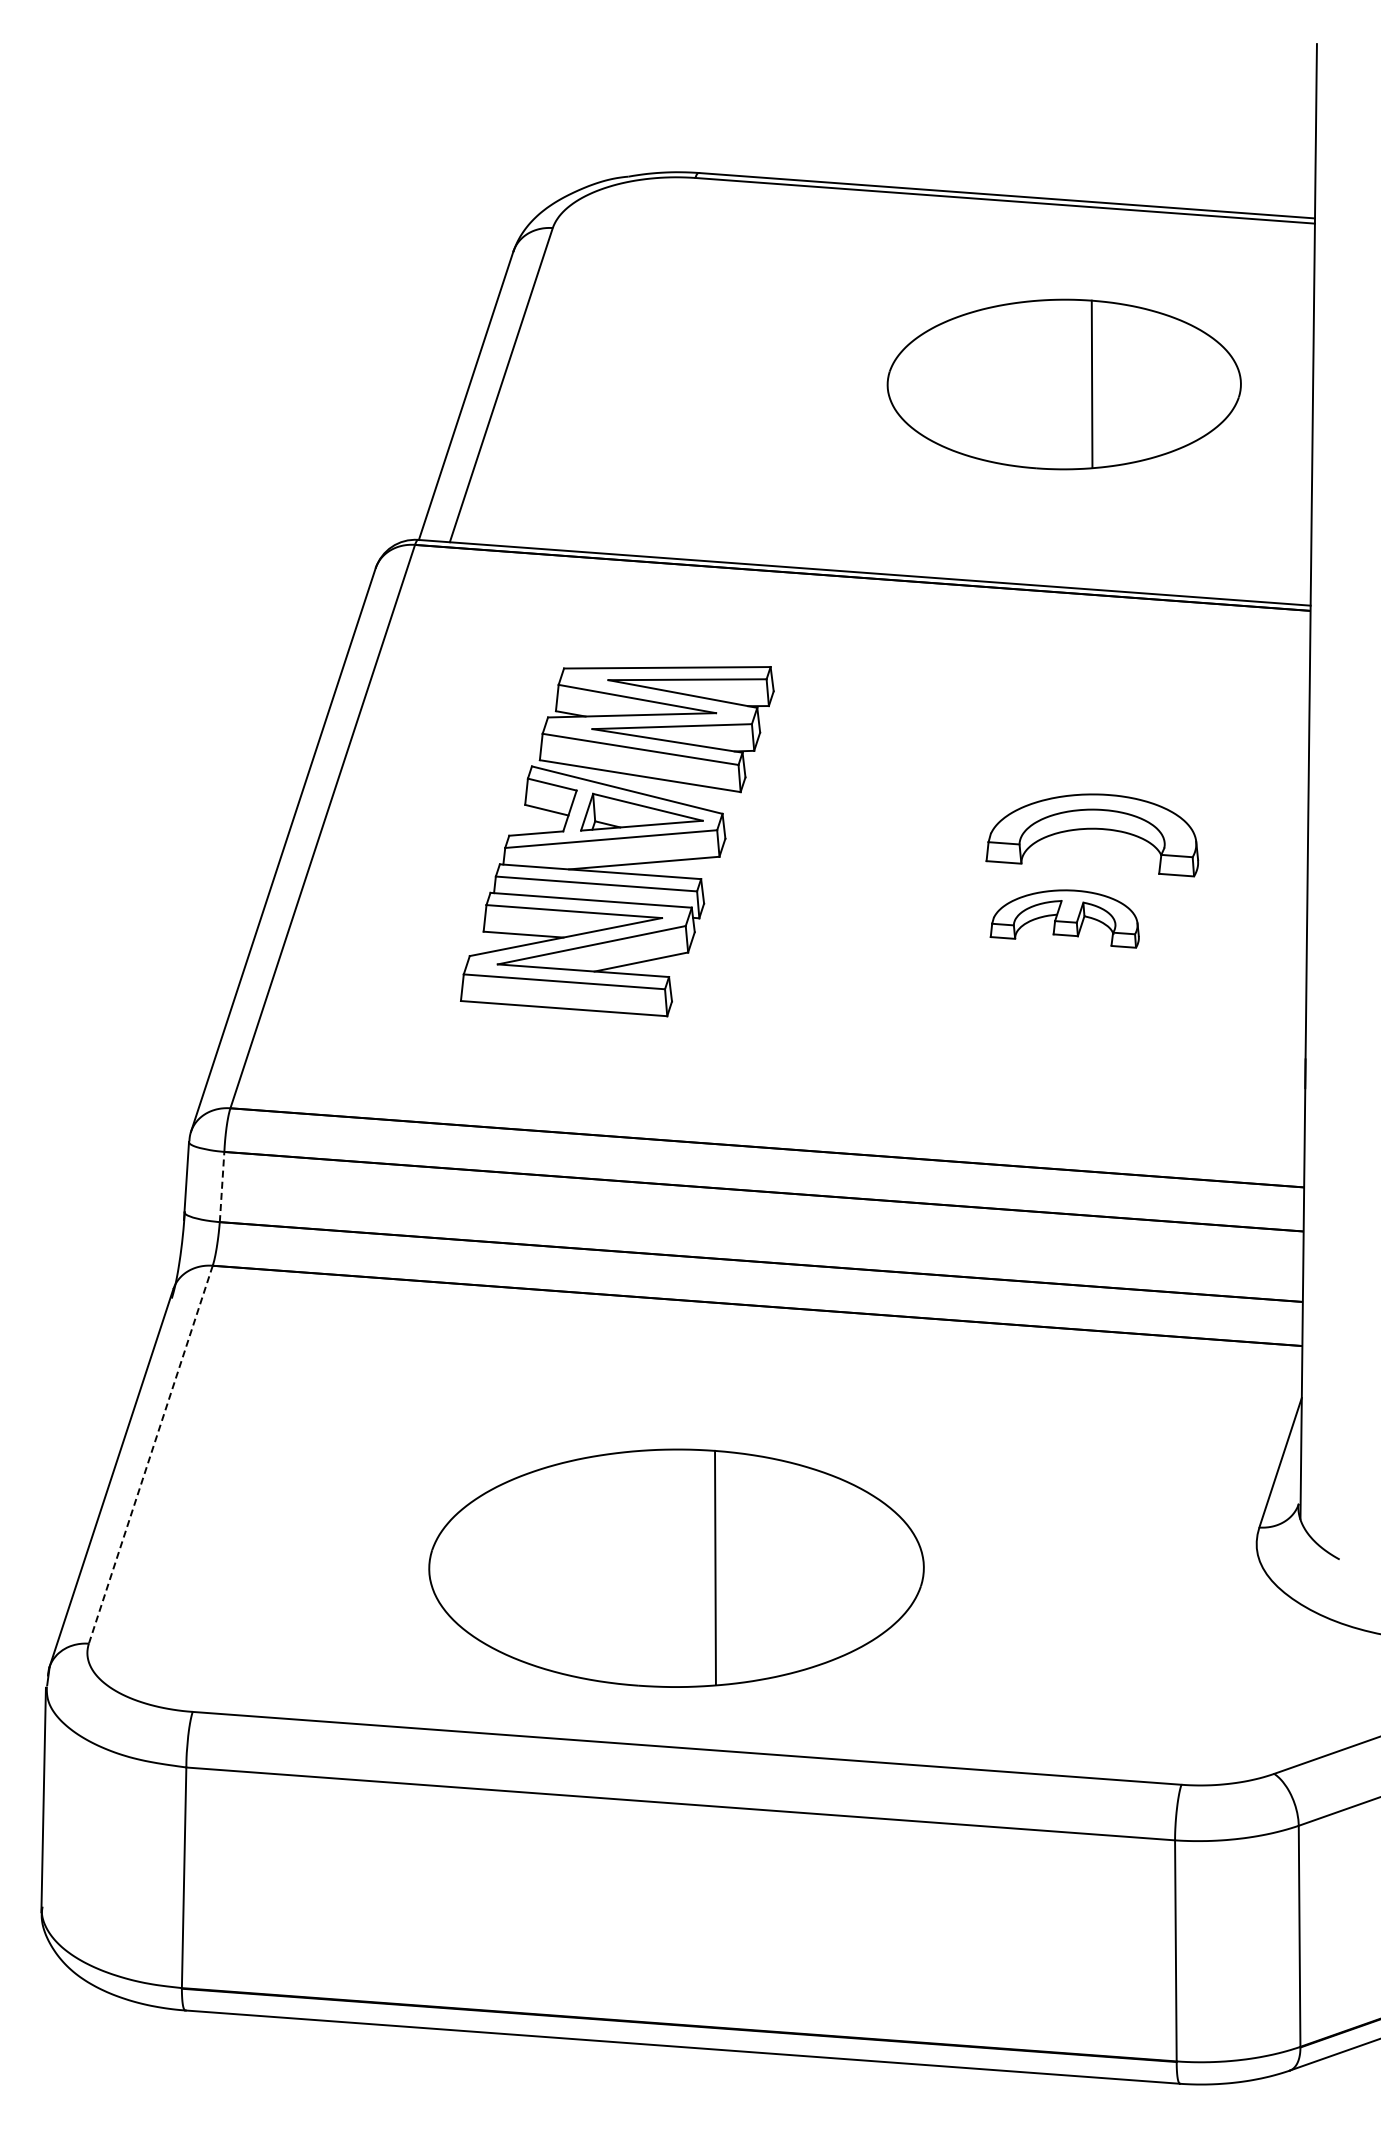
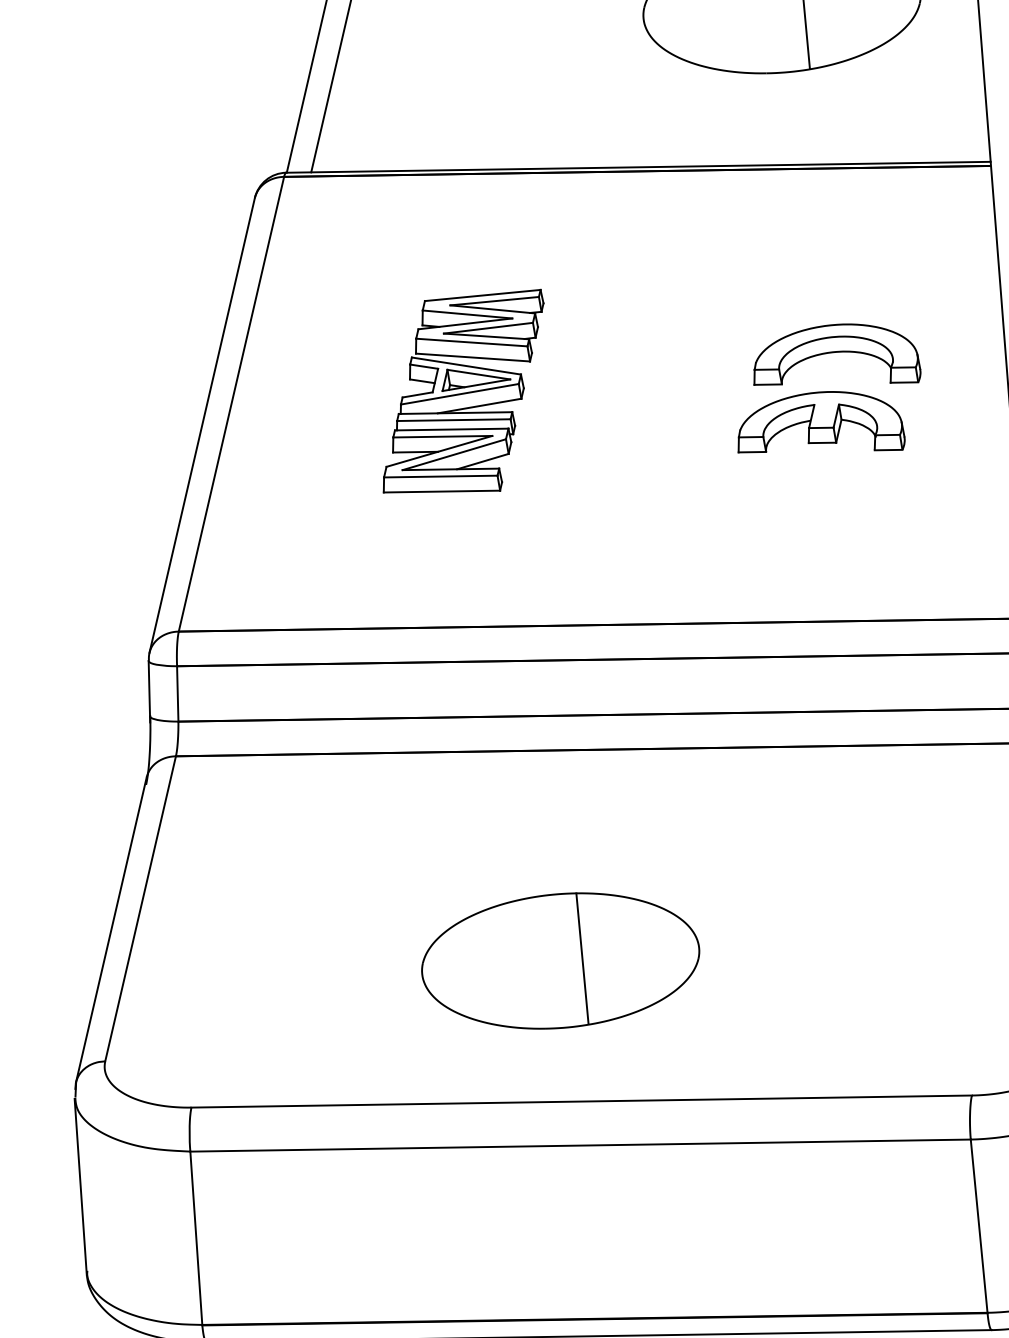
part: (616, 841) -> (462, 395), size x0.71
part: (1064, 918) -> (819, 424), size x1.43
line: (222, 1186) -> (178, 693), dashed -> solid
line: (150, 1454) -> (140, 908), dashed -> solid
part: (675, 1567) -> (559, 960), size x0.71

